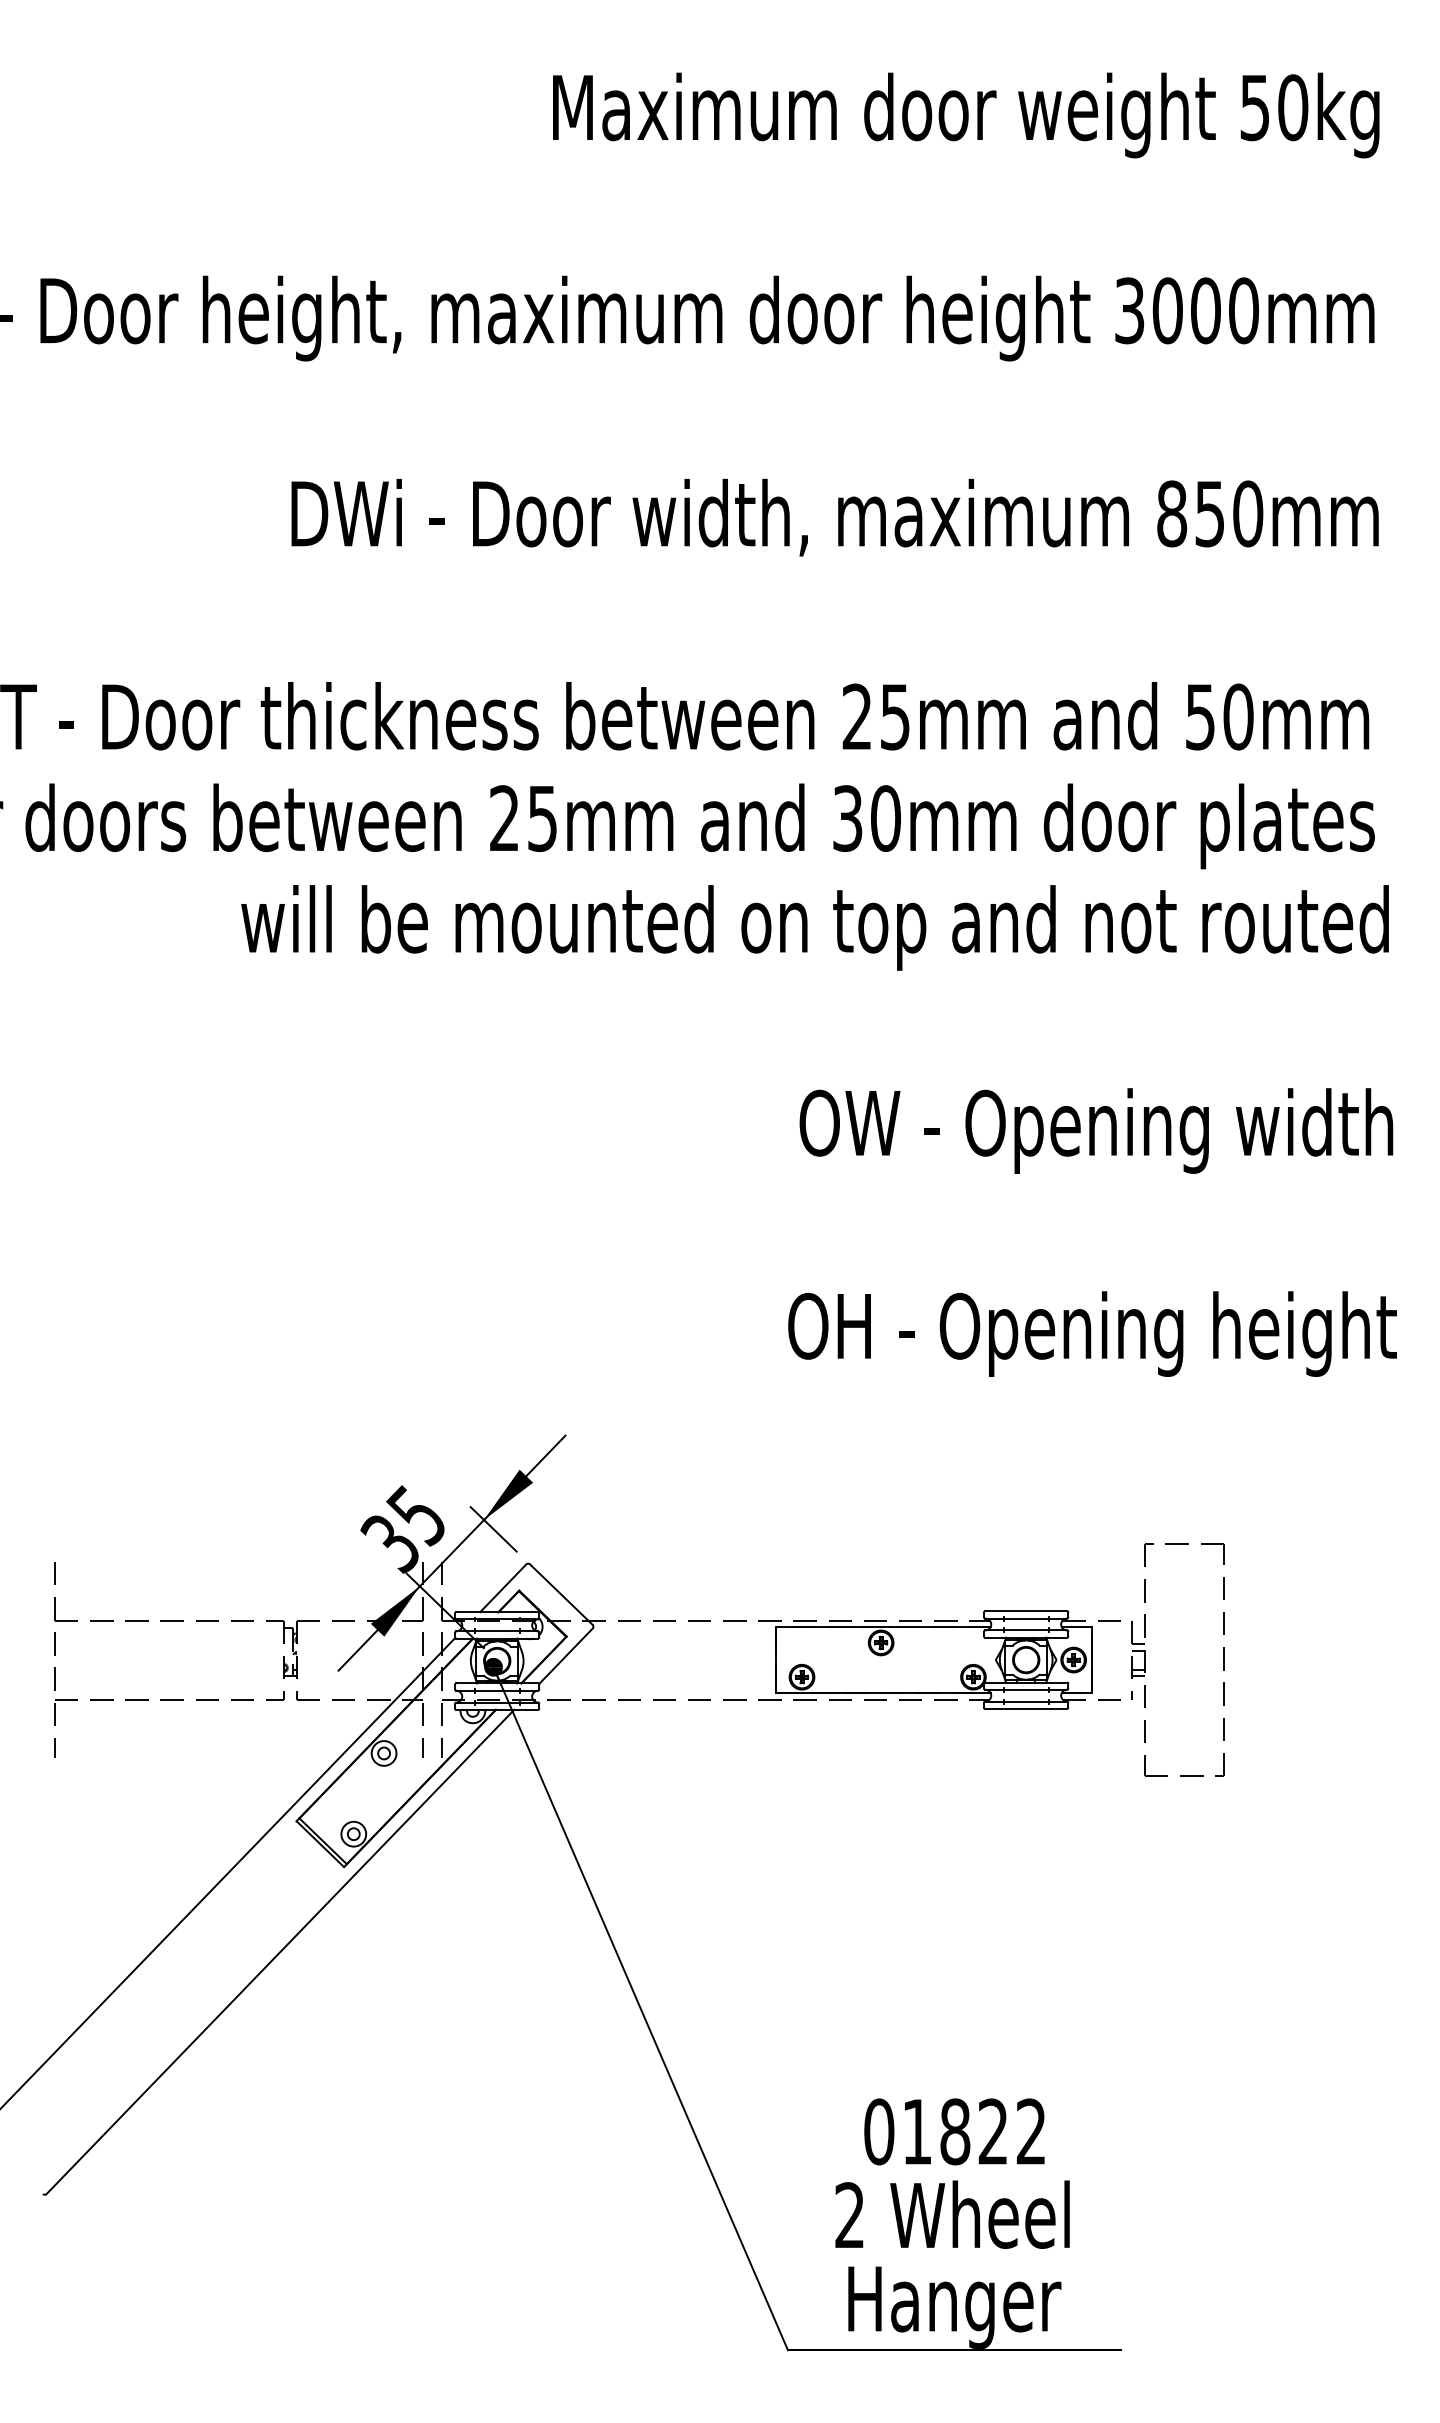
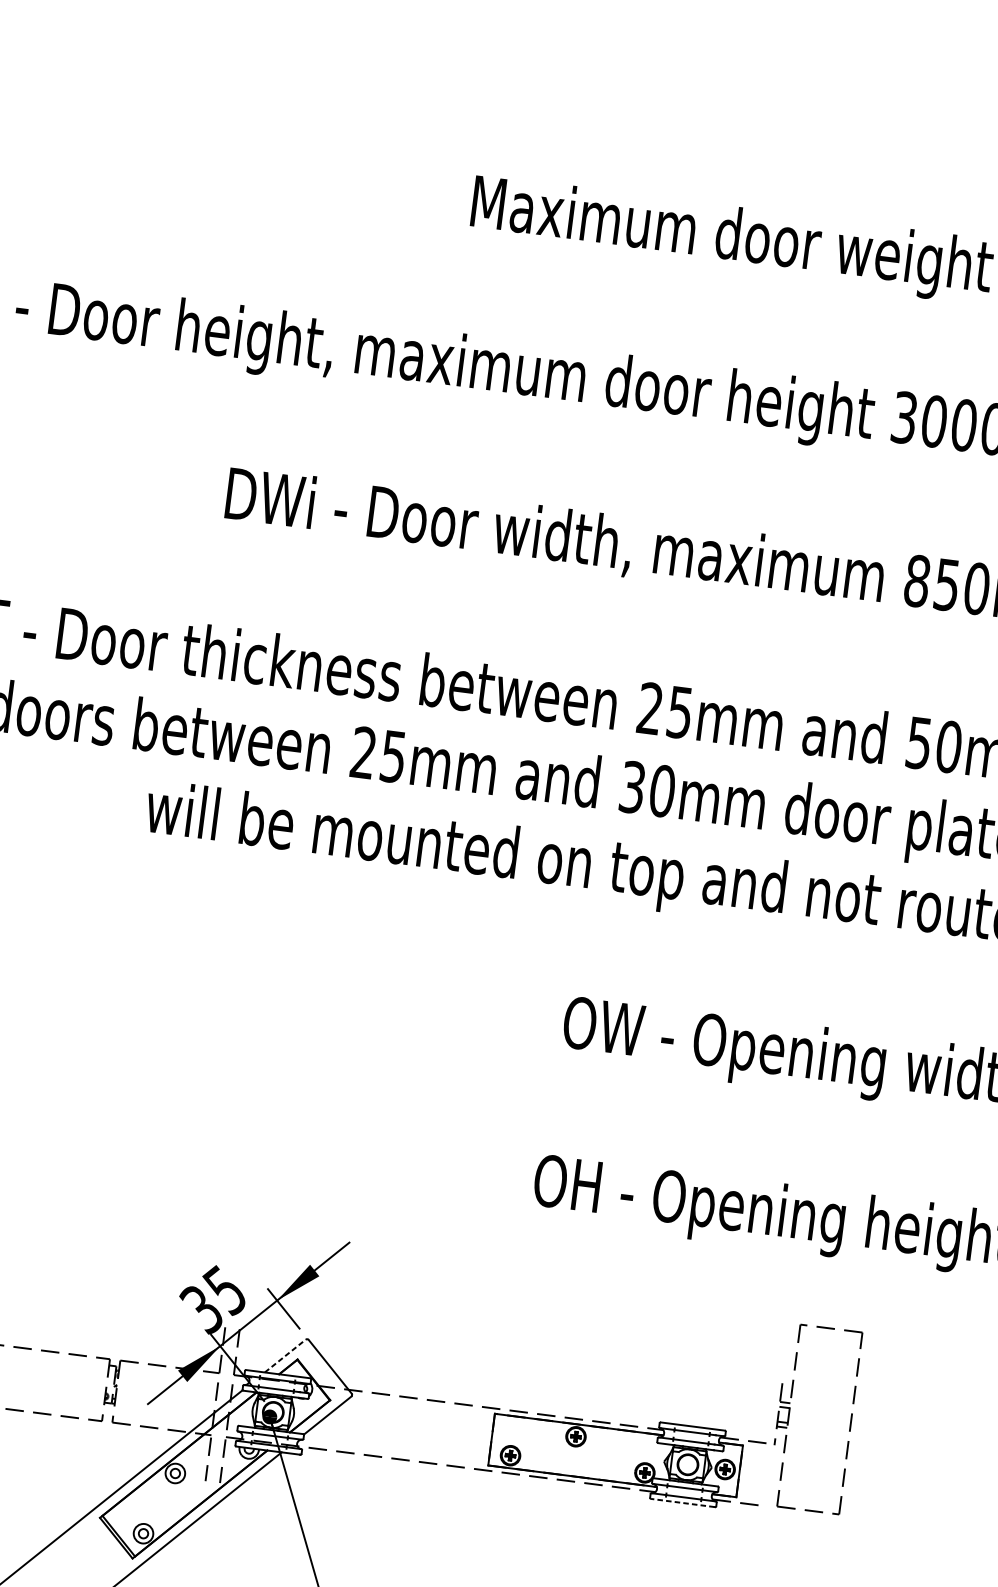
line: (503, 1587) -> (285, 1355), solid -> dashed
part: (1145, 1659) -> (789, 1415), moved
line: (1025, 1708) -> (682, 1502), solid -> dashed

